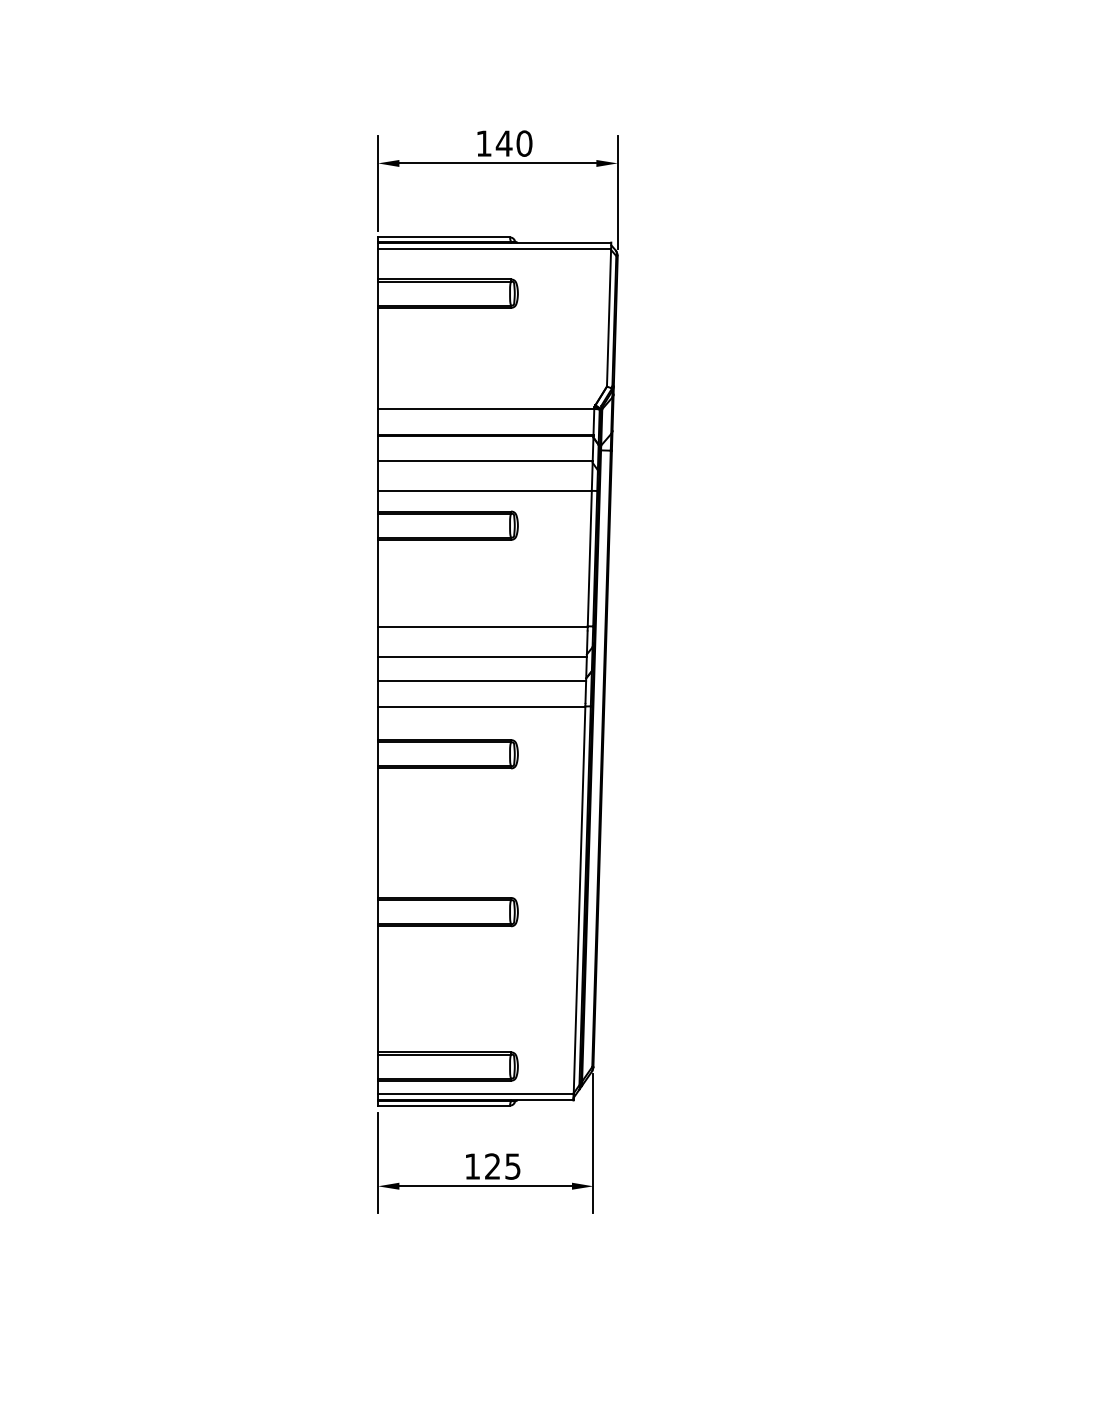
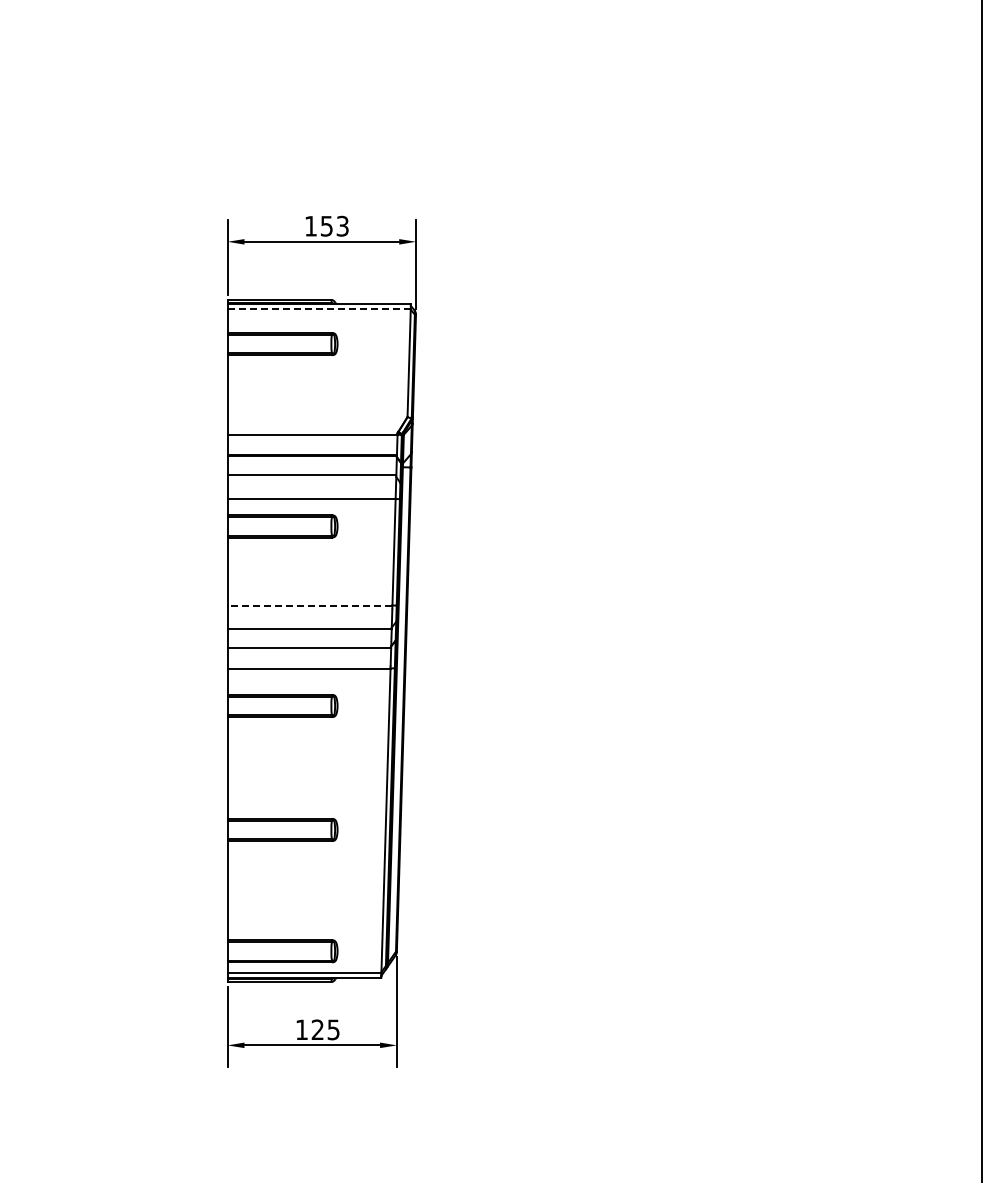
text: (513, 142) -> (334, 225), 140 -> 153
line: (494, 249) -> (319, 309), solid -> dashed
line: (482, 626) -> (309, 605), solid -> dashed

